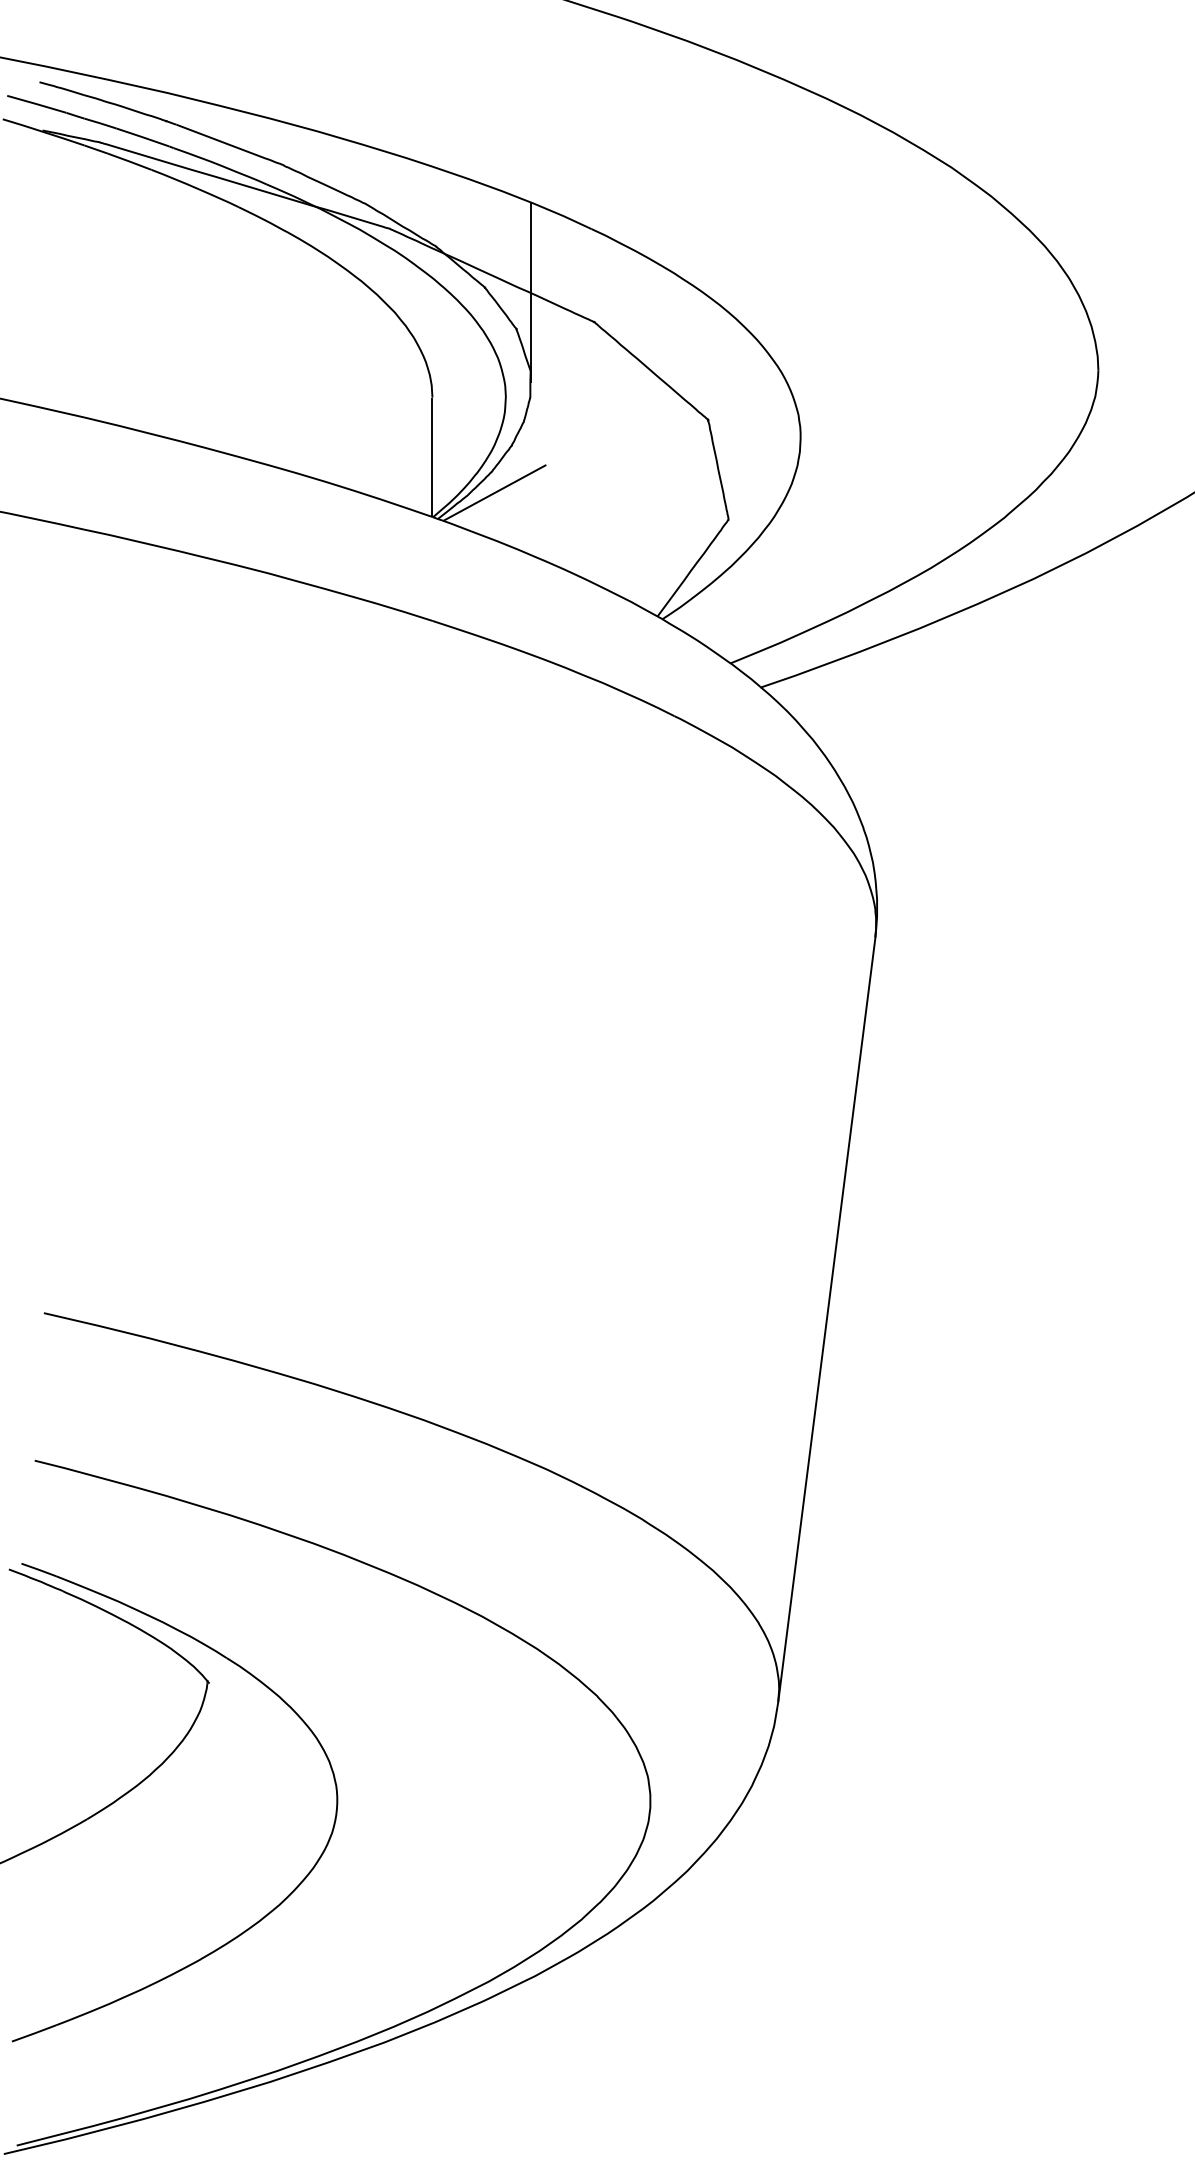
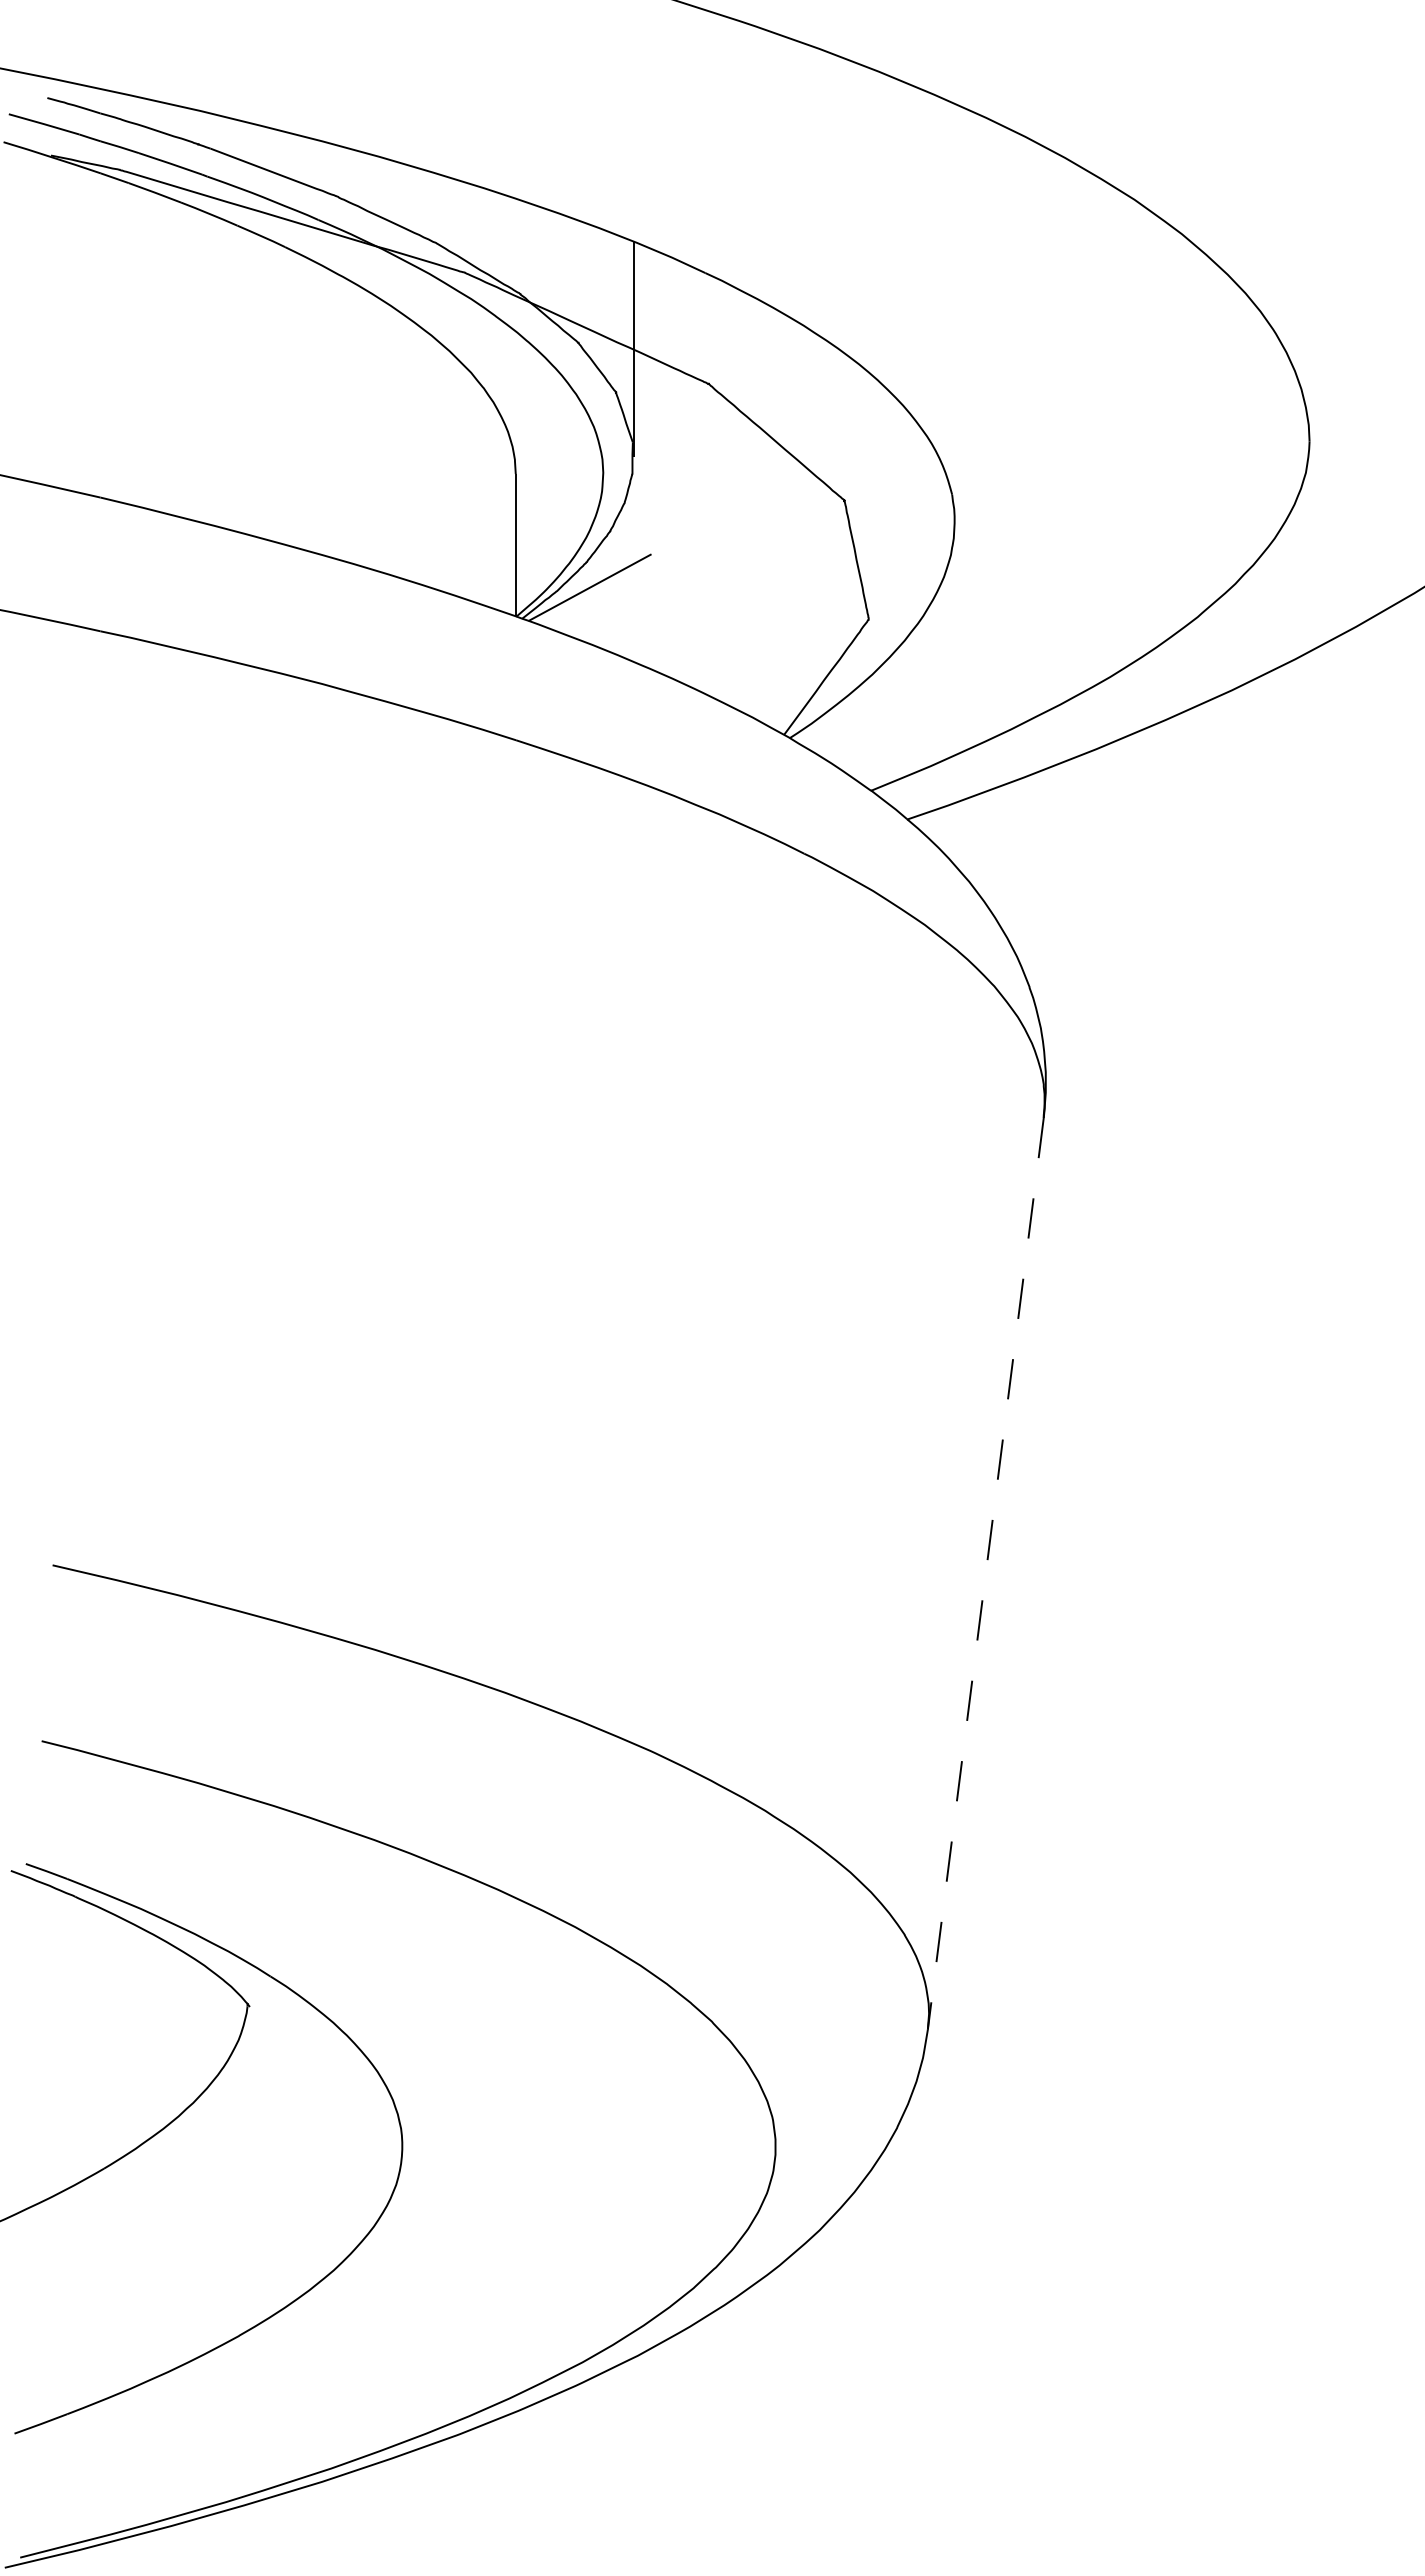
line: (826, 1320) -> (985, 1573), solid -> dashed

